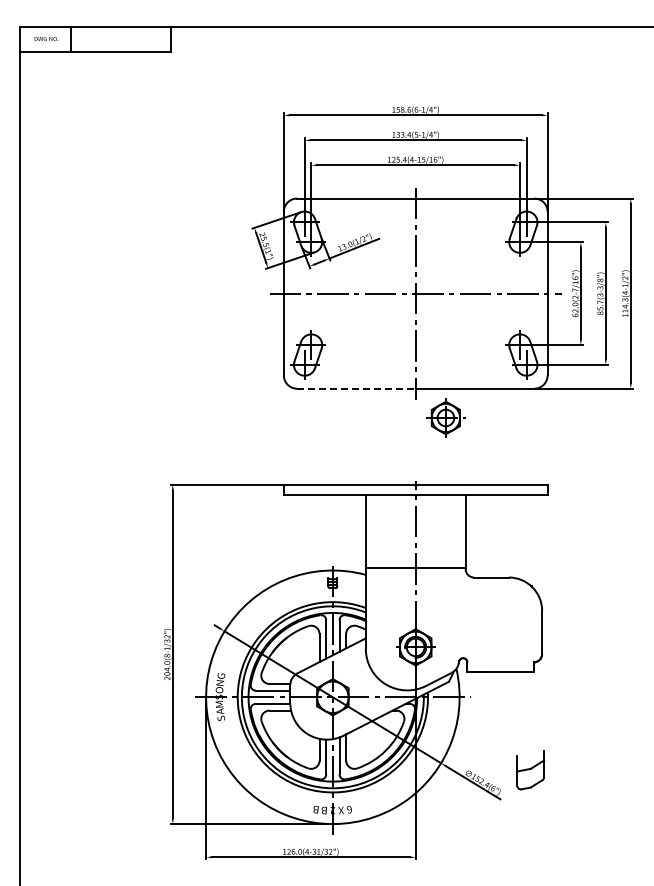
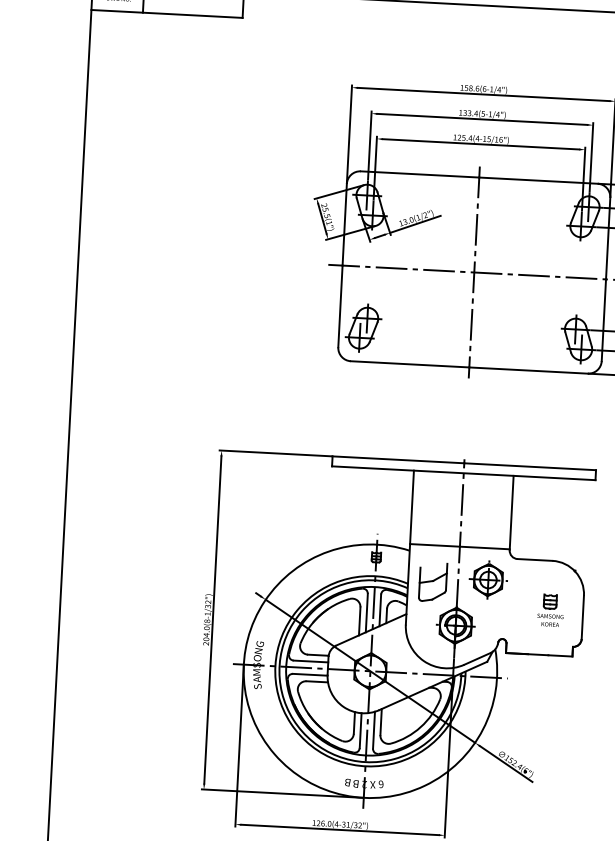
line: (356, 388) -> (410, 364), dashed -> solid
part: (445, 417) -> (488, 579), moved
part: (509, 627) -> (550, 610), added
part: (530, 770) -> (432, 582), moved

